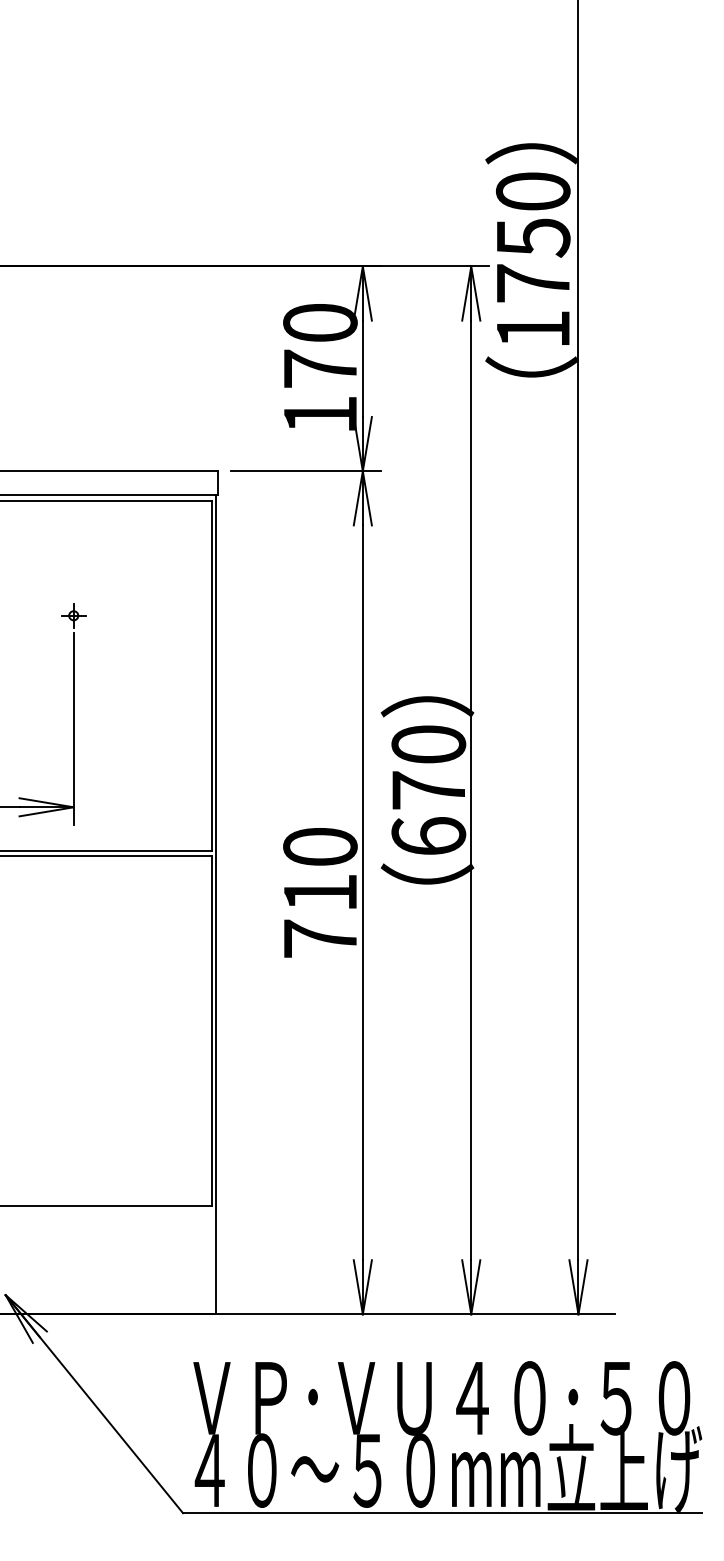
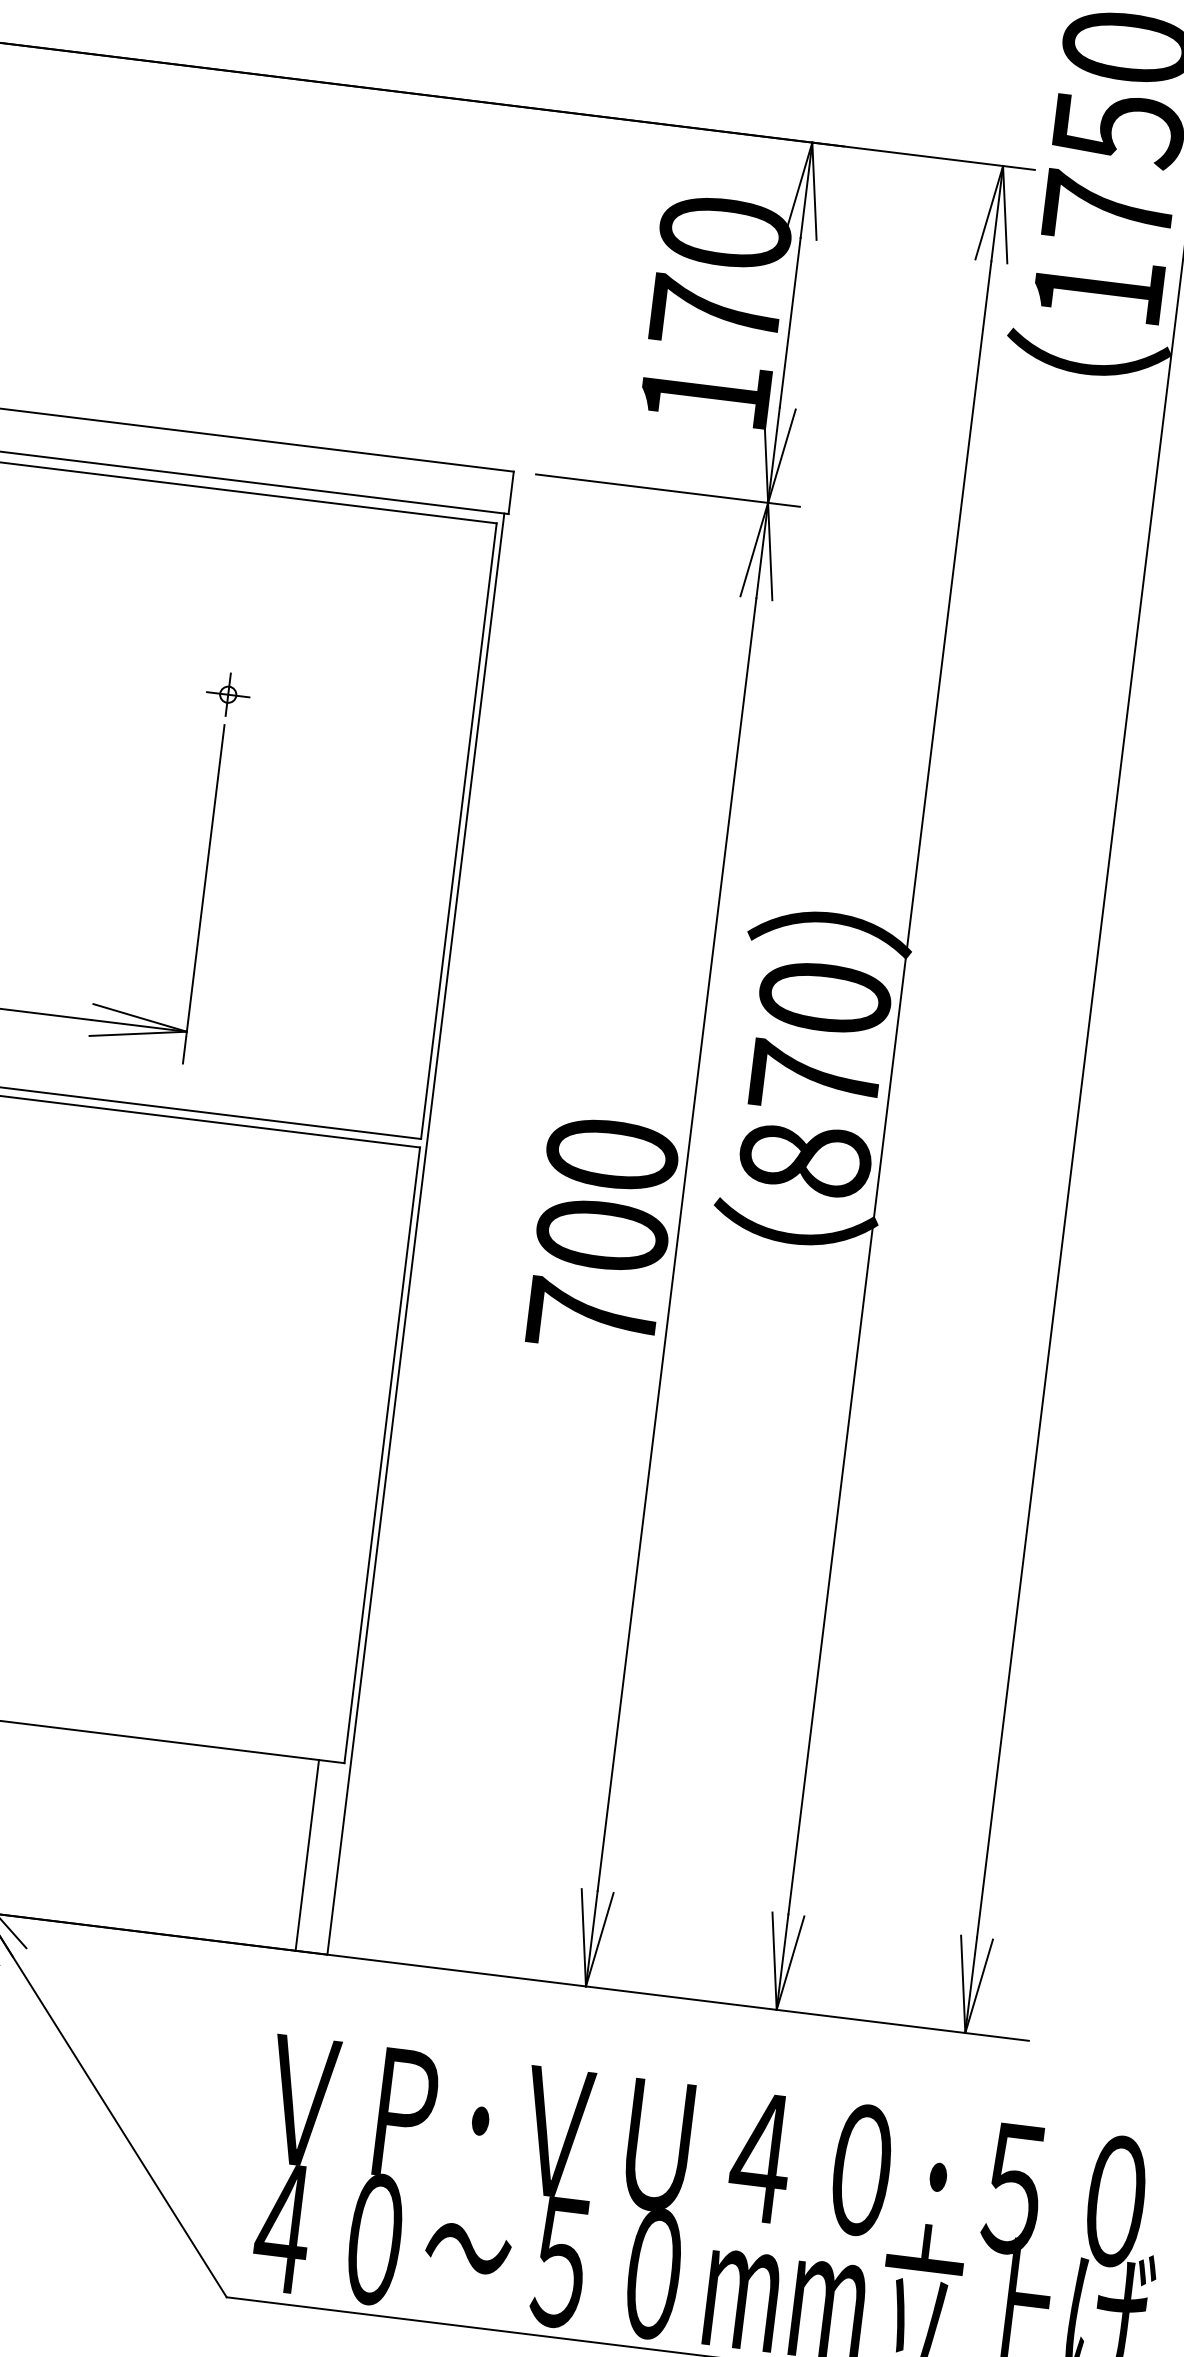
text: (428, 836) -> (804, 1159), 670 -> 870
text: (320, 892) -> (602, 1234), 710 -> 700
line: (197, 1260) -> (306, 1855), added

